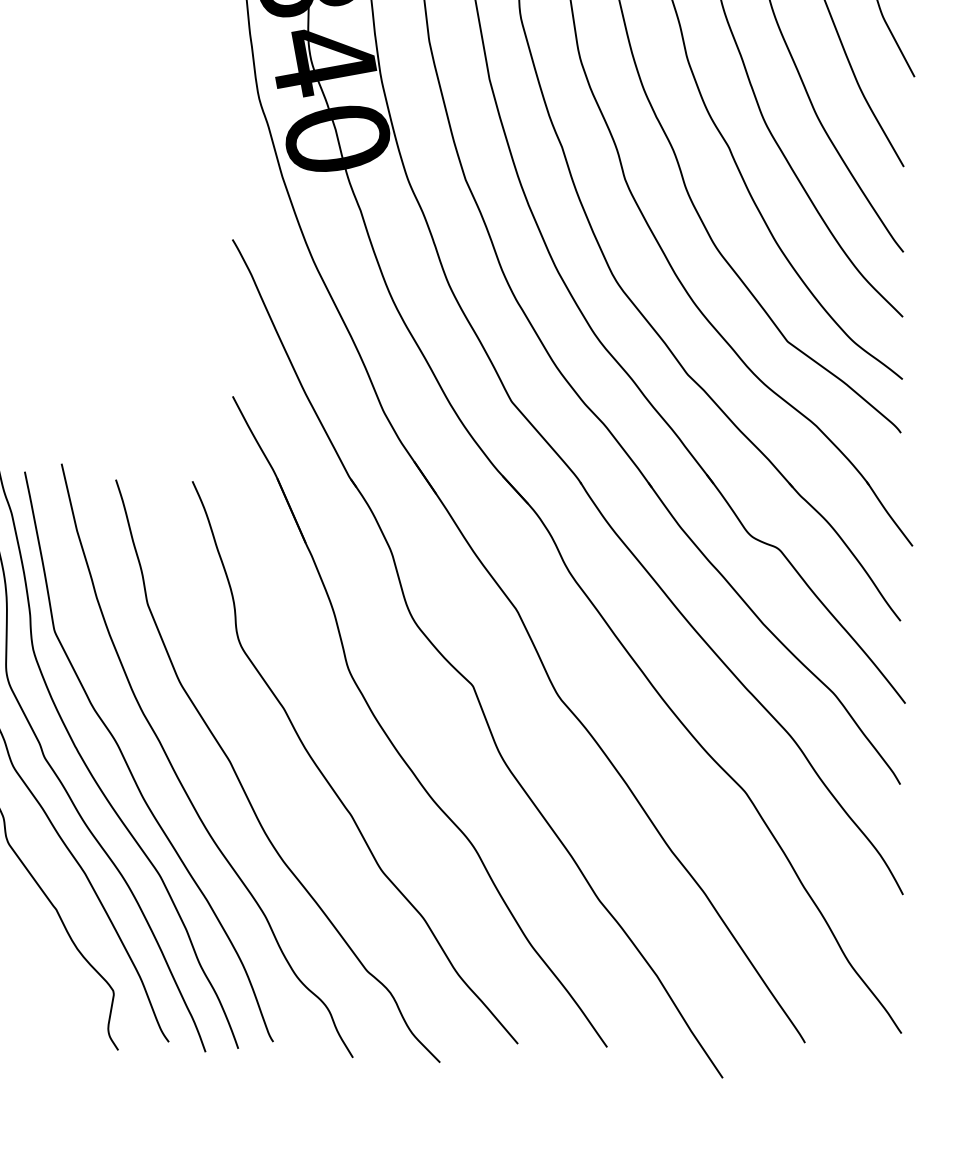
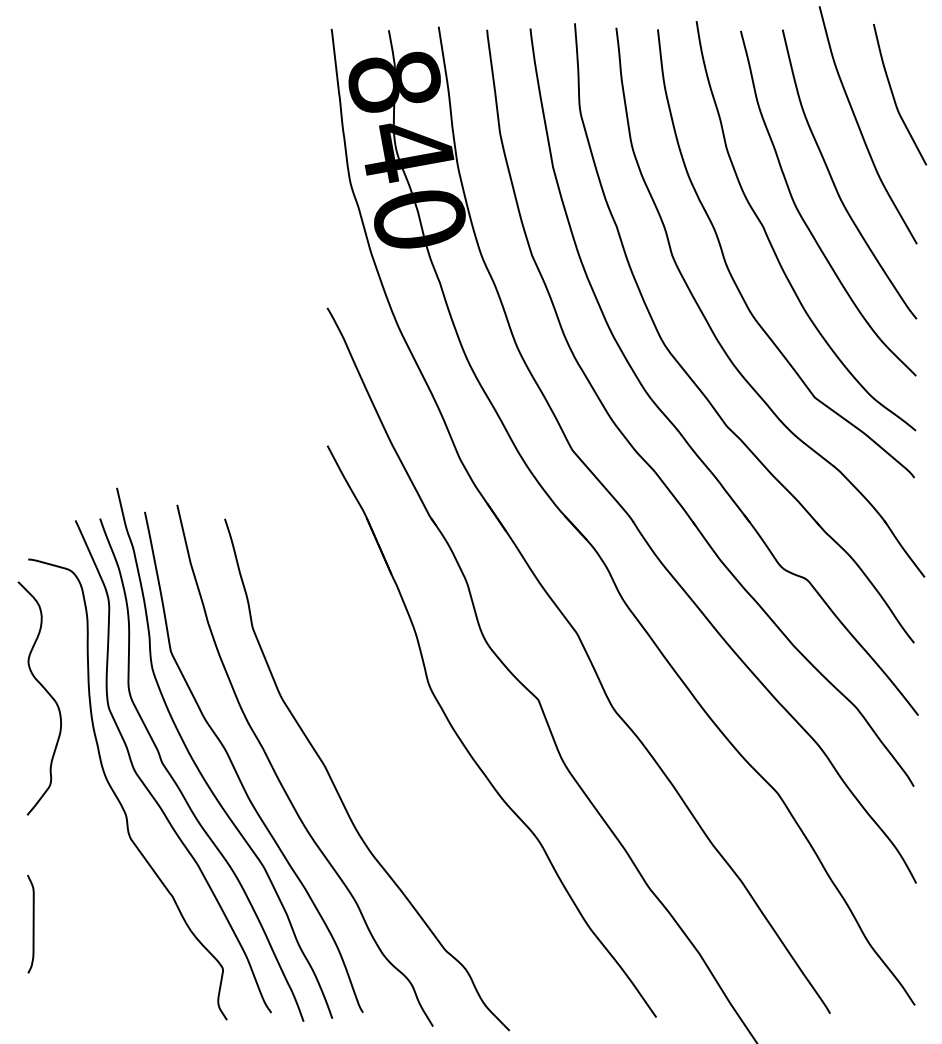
curve: (327, 778) -> (410, 781), removed

